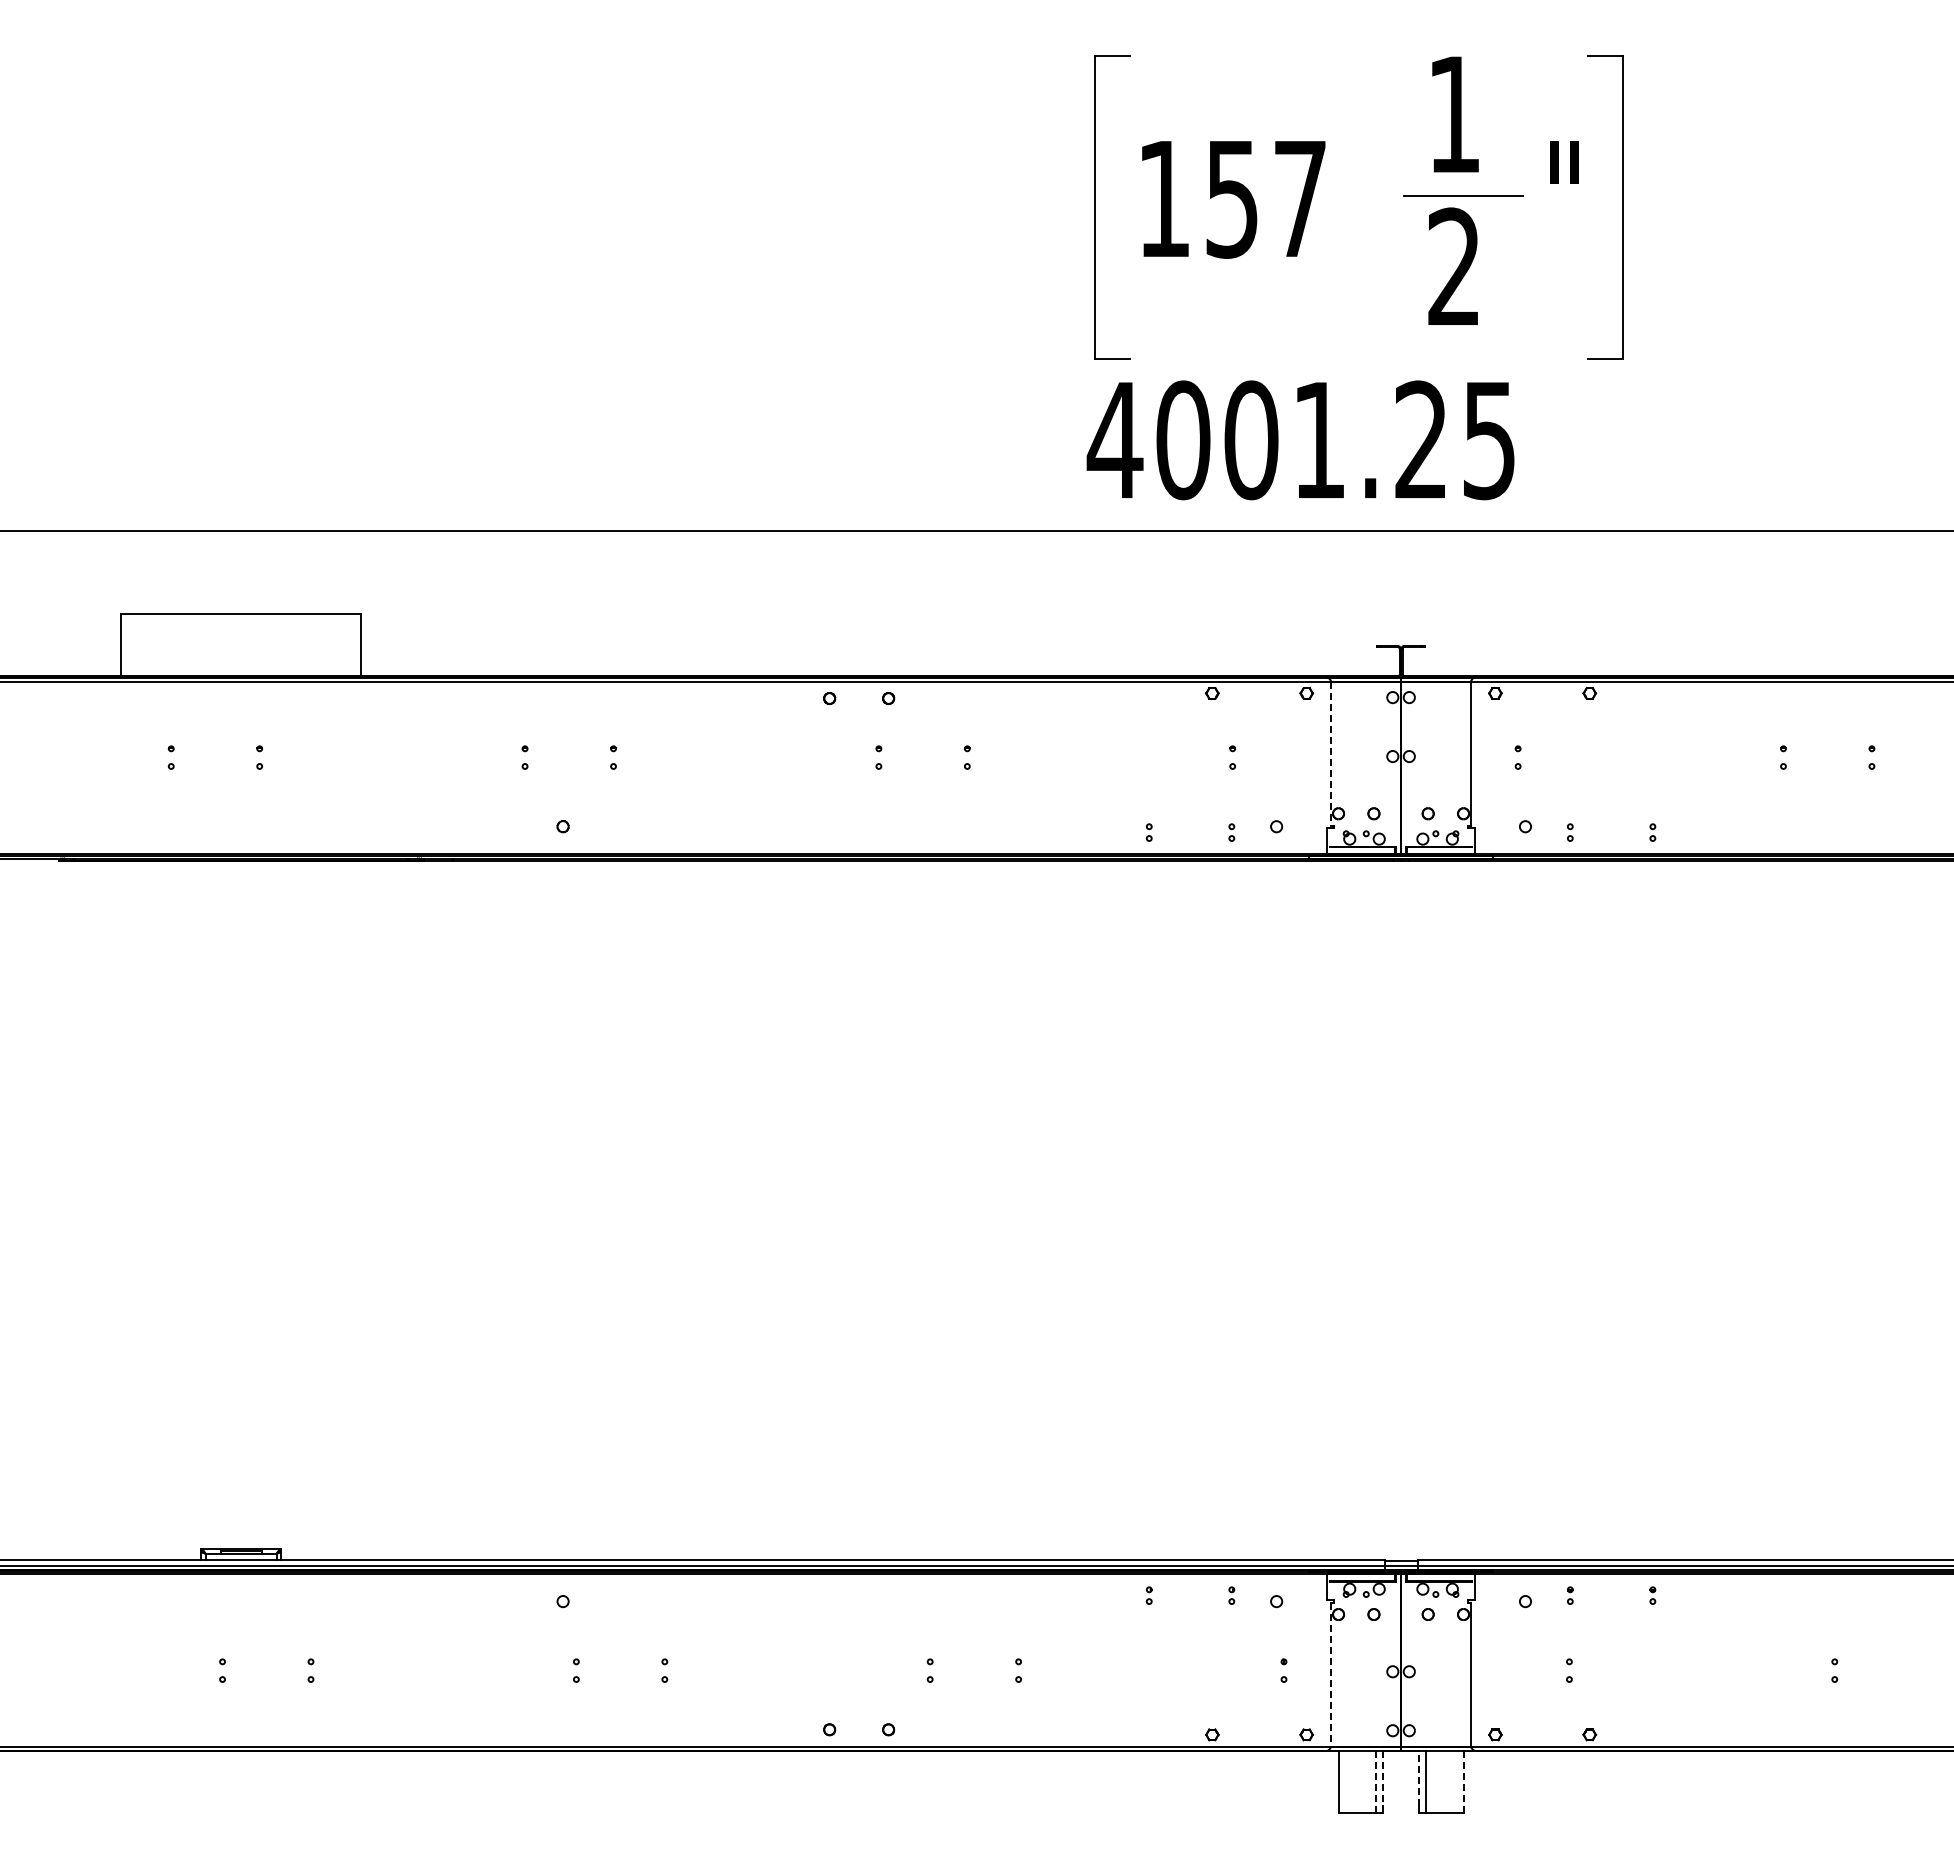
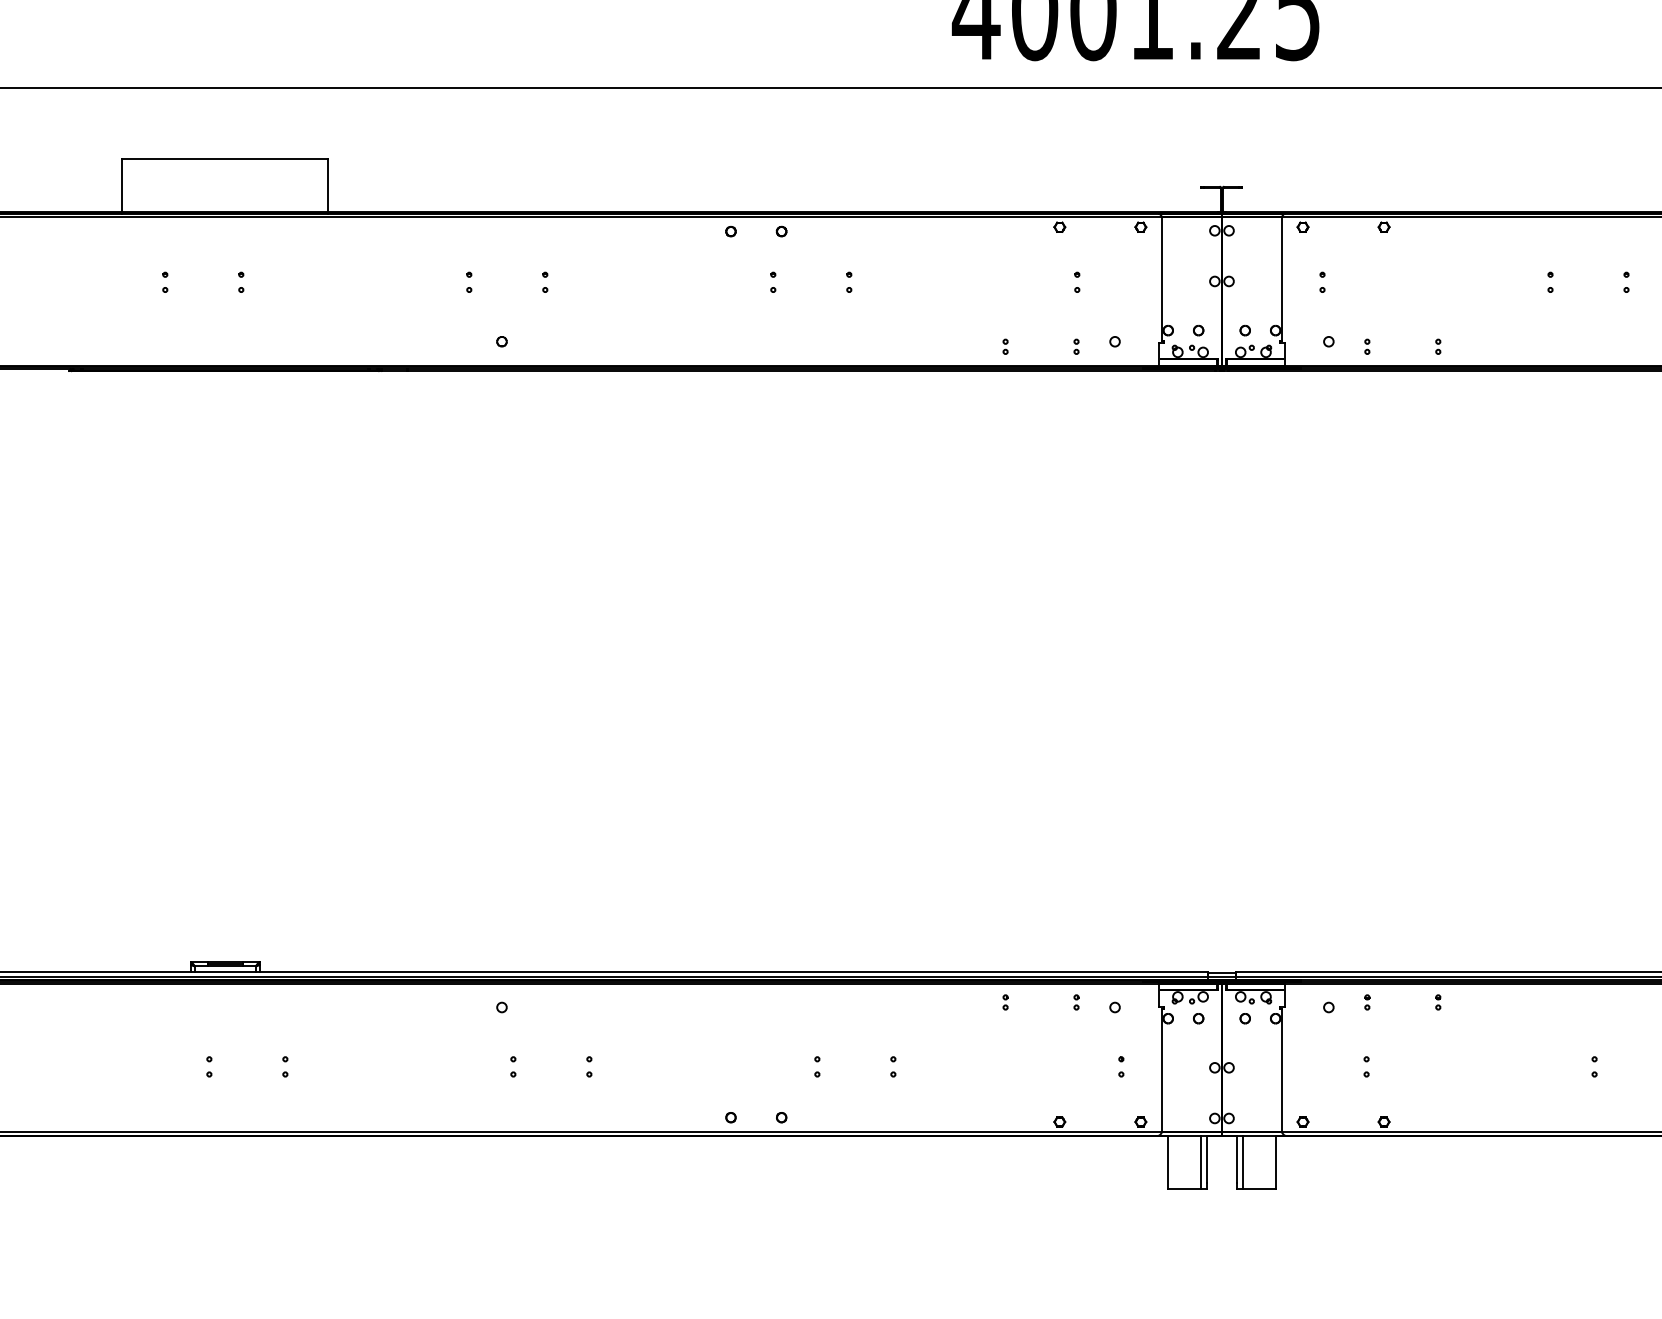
line: (1331, 753) -> (1162, 278), dashed -> solid
line: (1331, 1674) -> (1162, 1070), dashed -> solid
line: (1418, 1777) -> (1236, 1158), dashed -> solid
line: (1383, 1778) -> (1206, 1159), dashed -> solid
line: (1376, 1781) -> (1200, 1162), dashed -> solid
line: (1463, 1781) -> (1275, 1162), dashed -> solid

